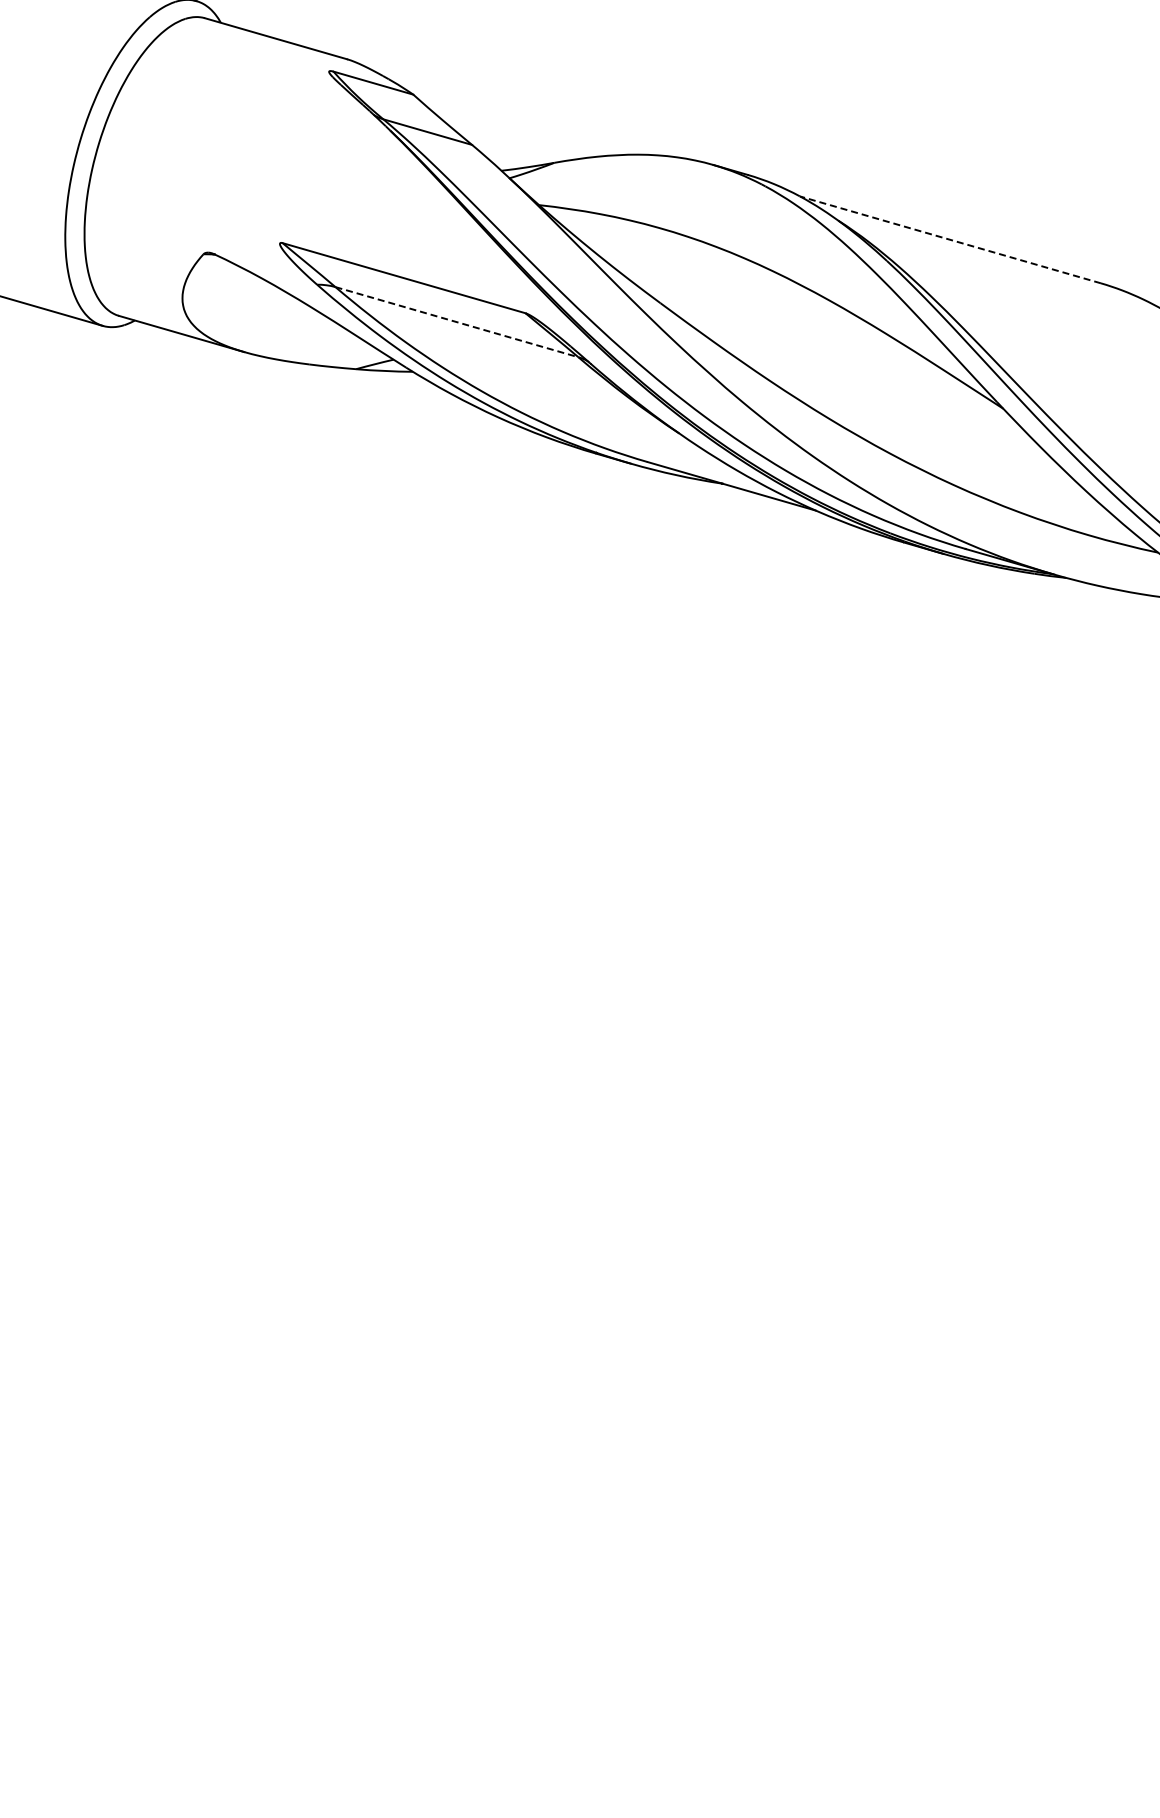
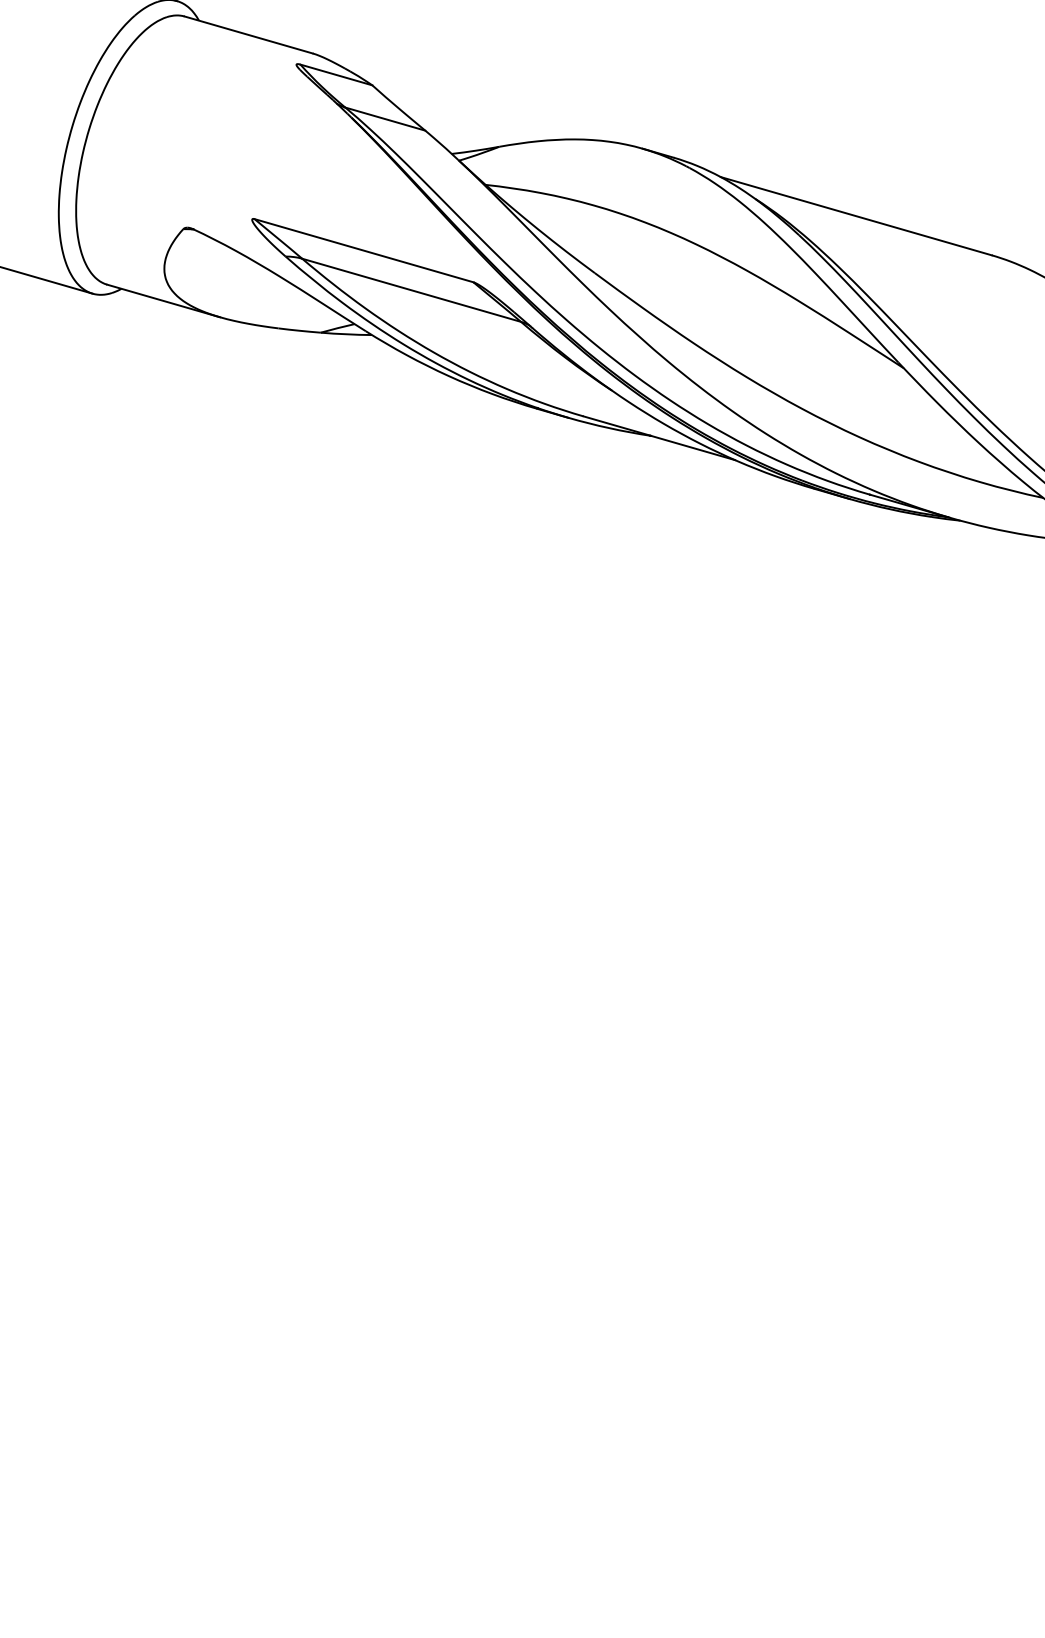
line: (950, 239) -> (856, 215), dashed -> solid
line: (457, 322) -> (412, 290), dashed -> solid

